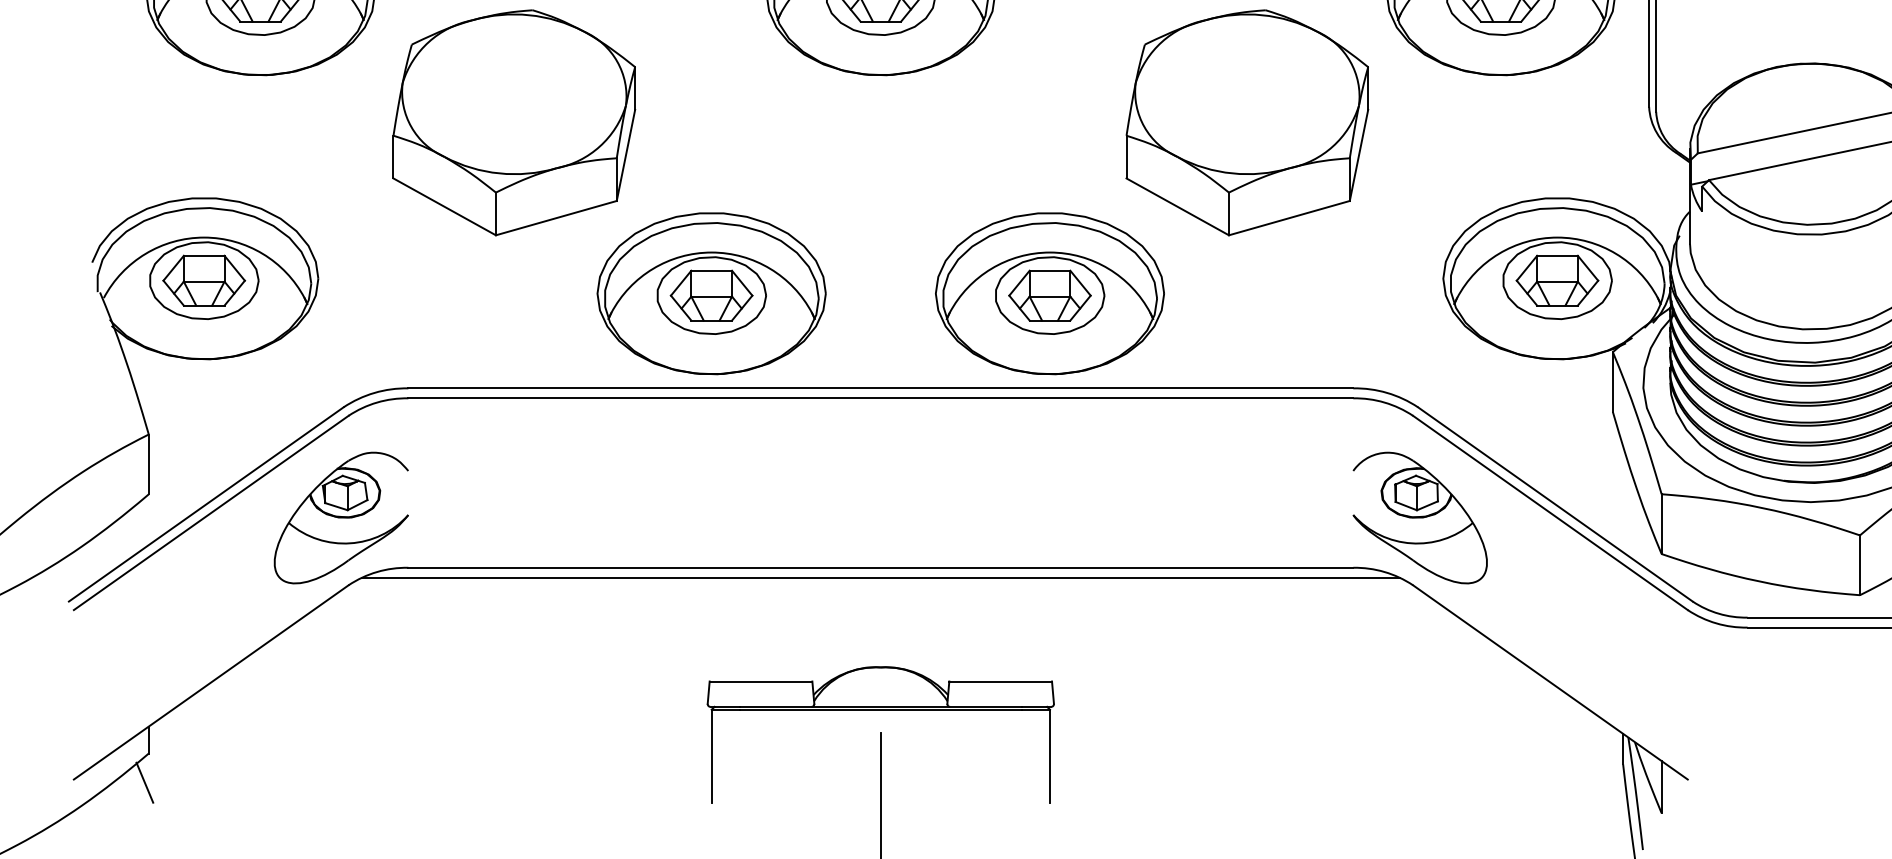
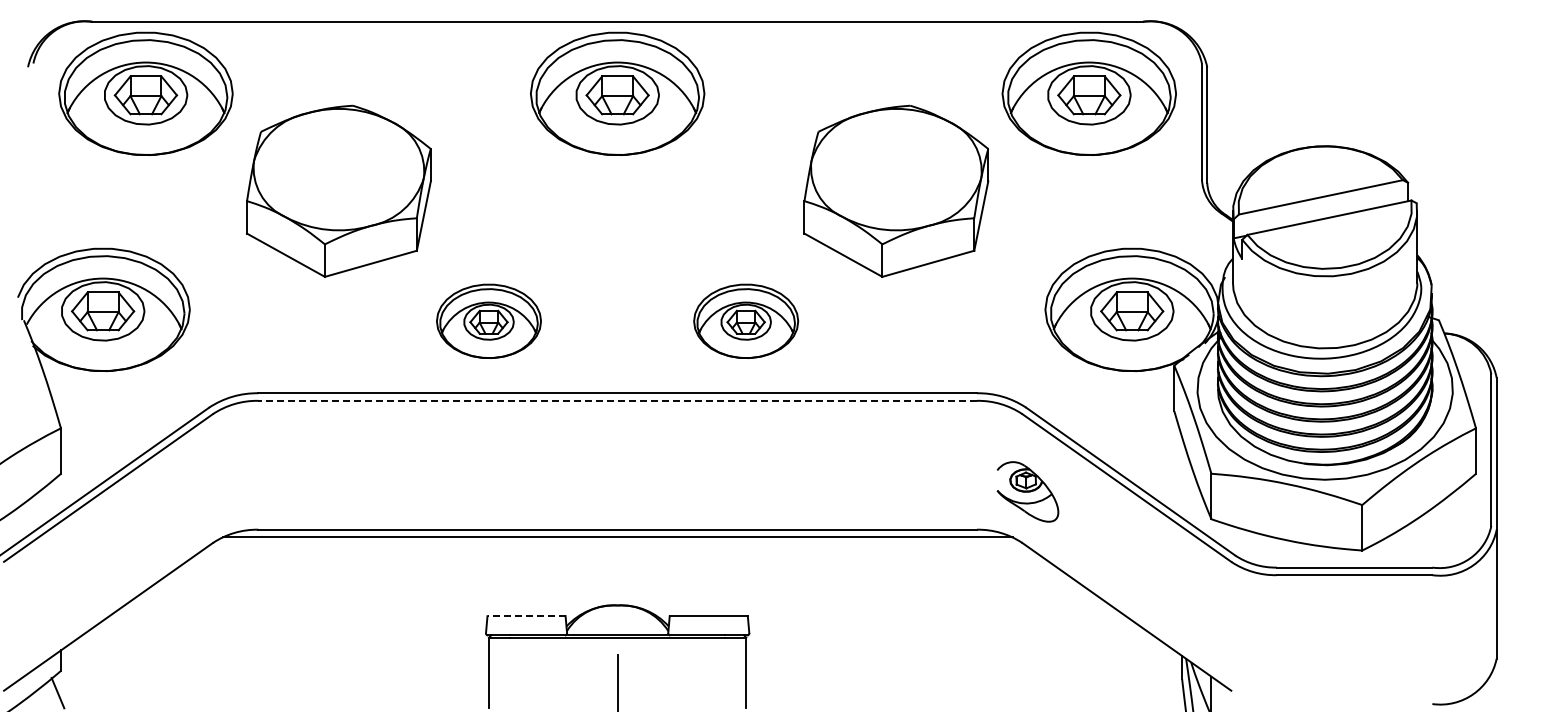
part: (710, 294) -> (488, 321), size x0.6
part: (1048, 294) -> (745, 321), size x0.6
line: (880, 397) -> (617, 400), solid -> dashed
part: (340, 517) -> (206, 491), removed
part: (1419, 517) -> (1027, 491), size x0.6
line: (760, 681) -> (526, 616), solid -> dashed

